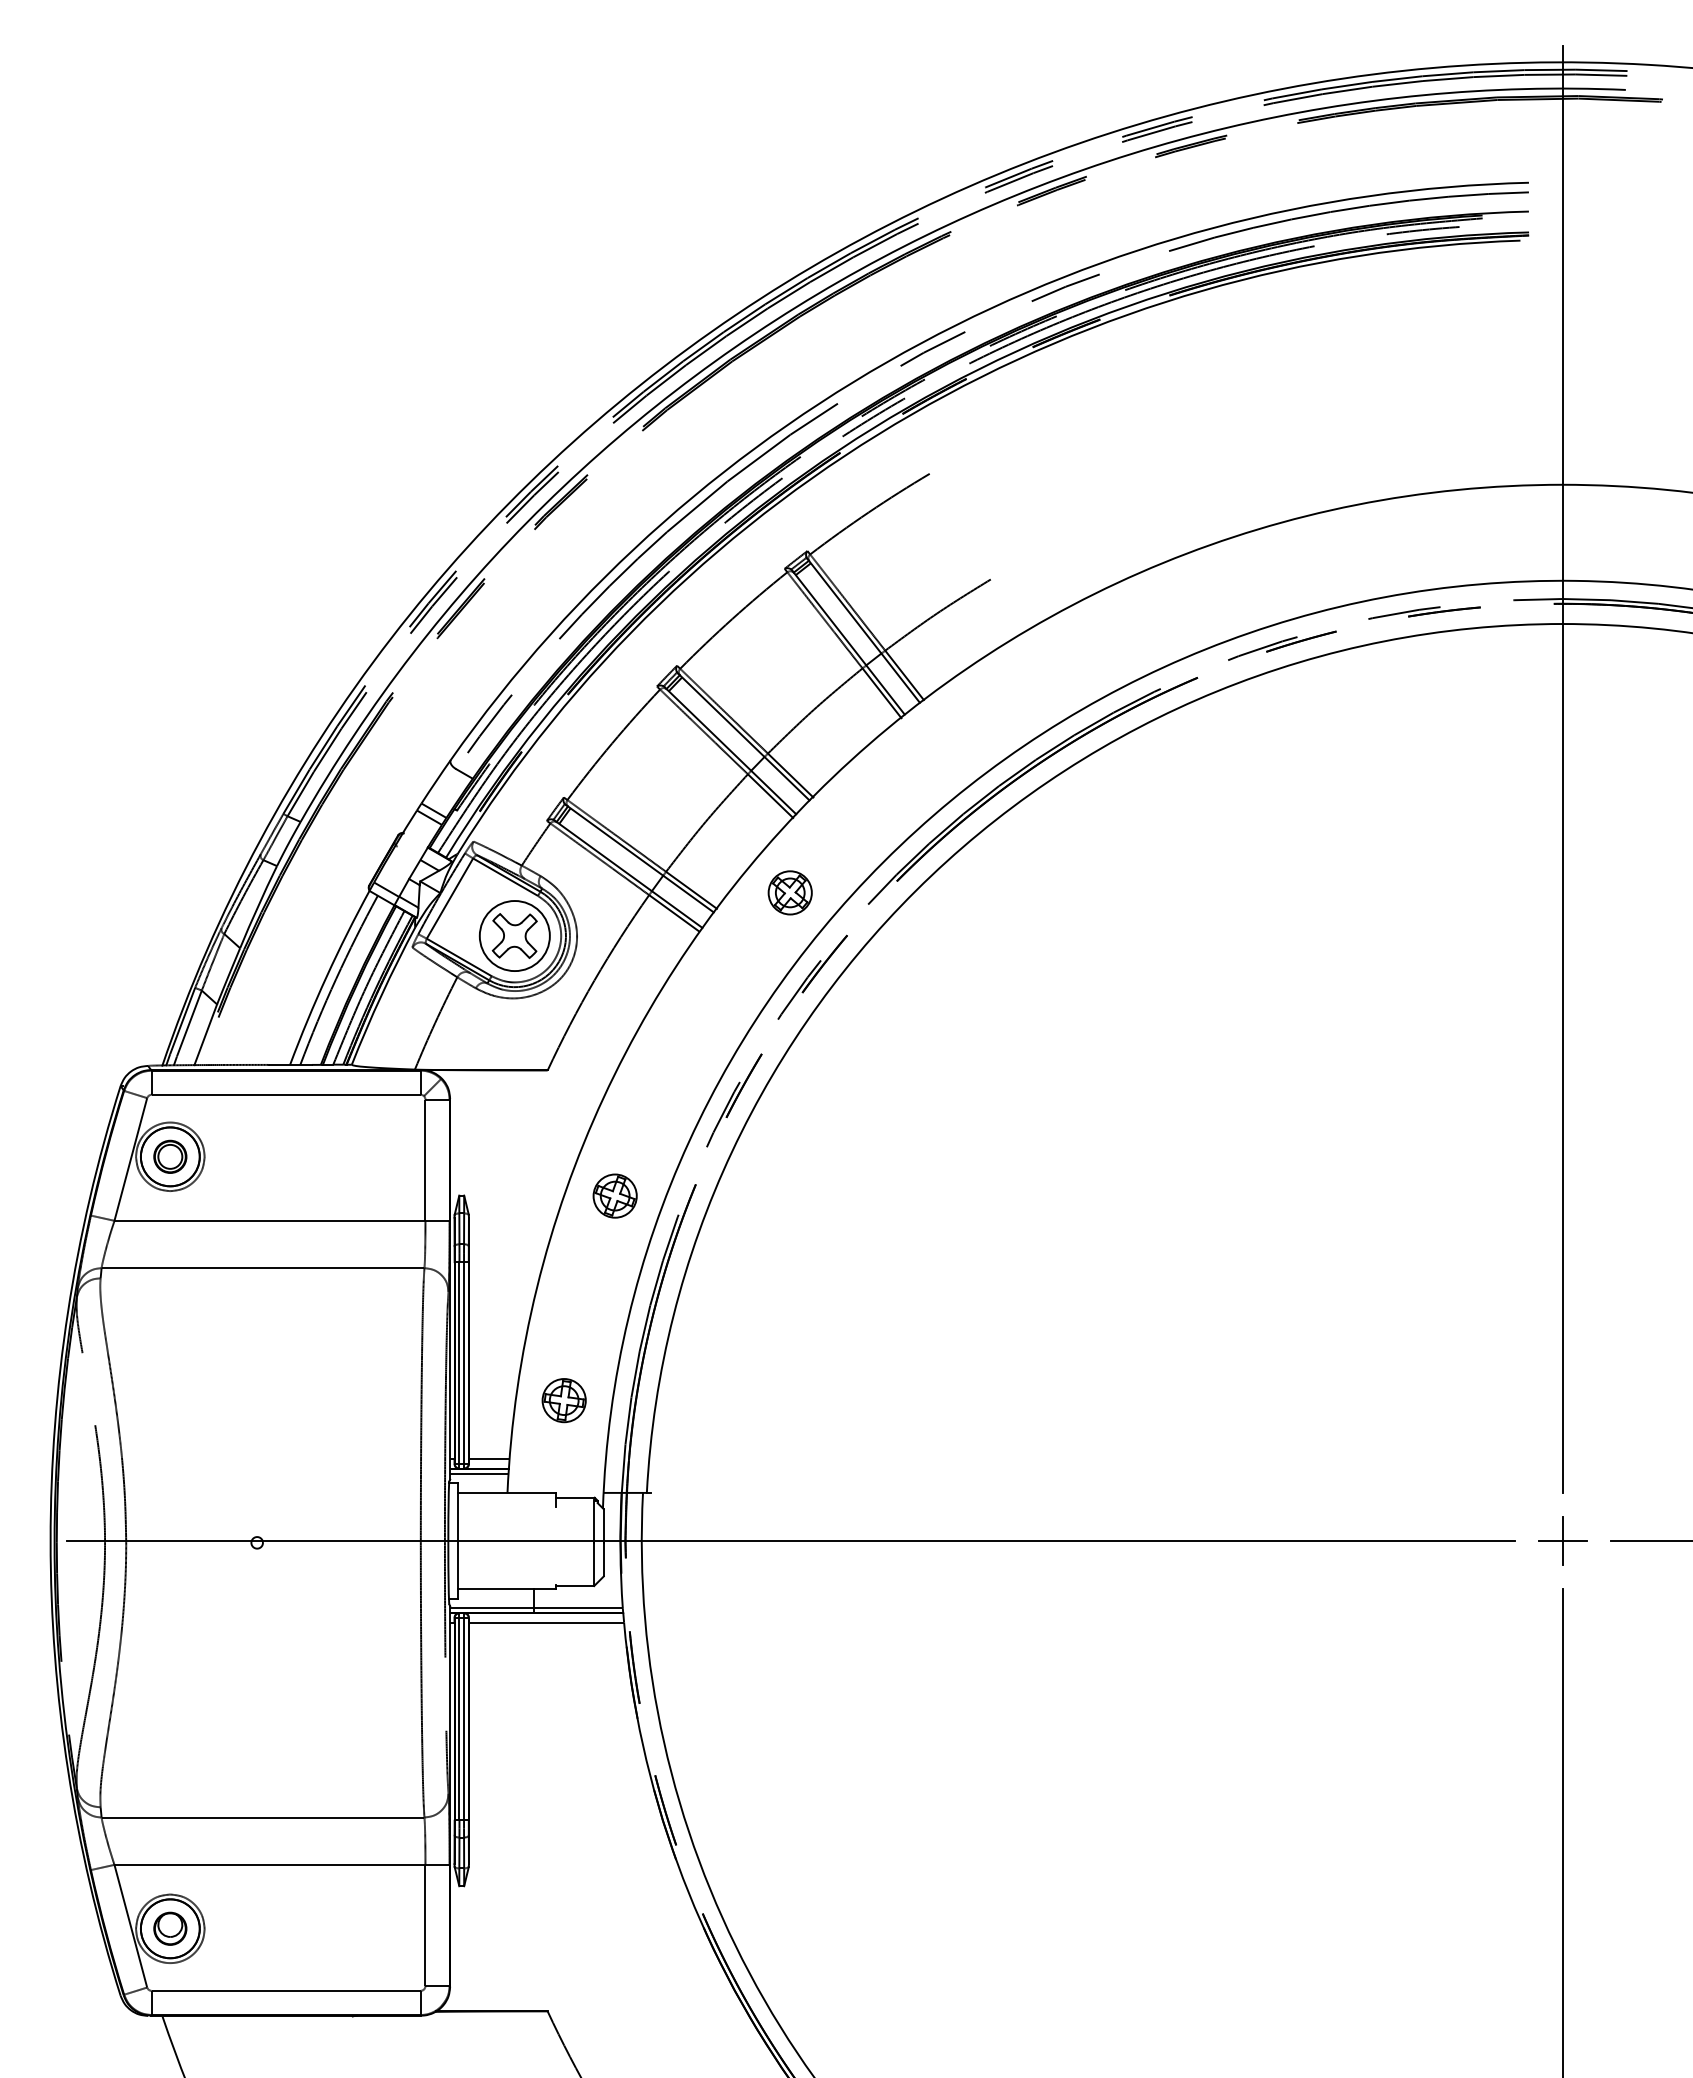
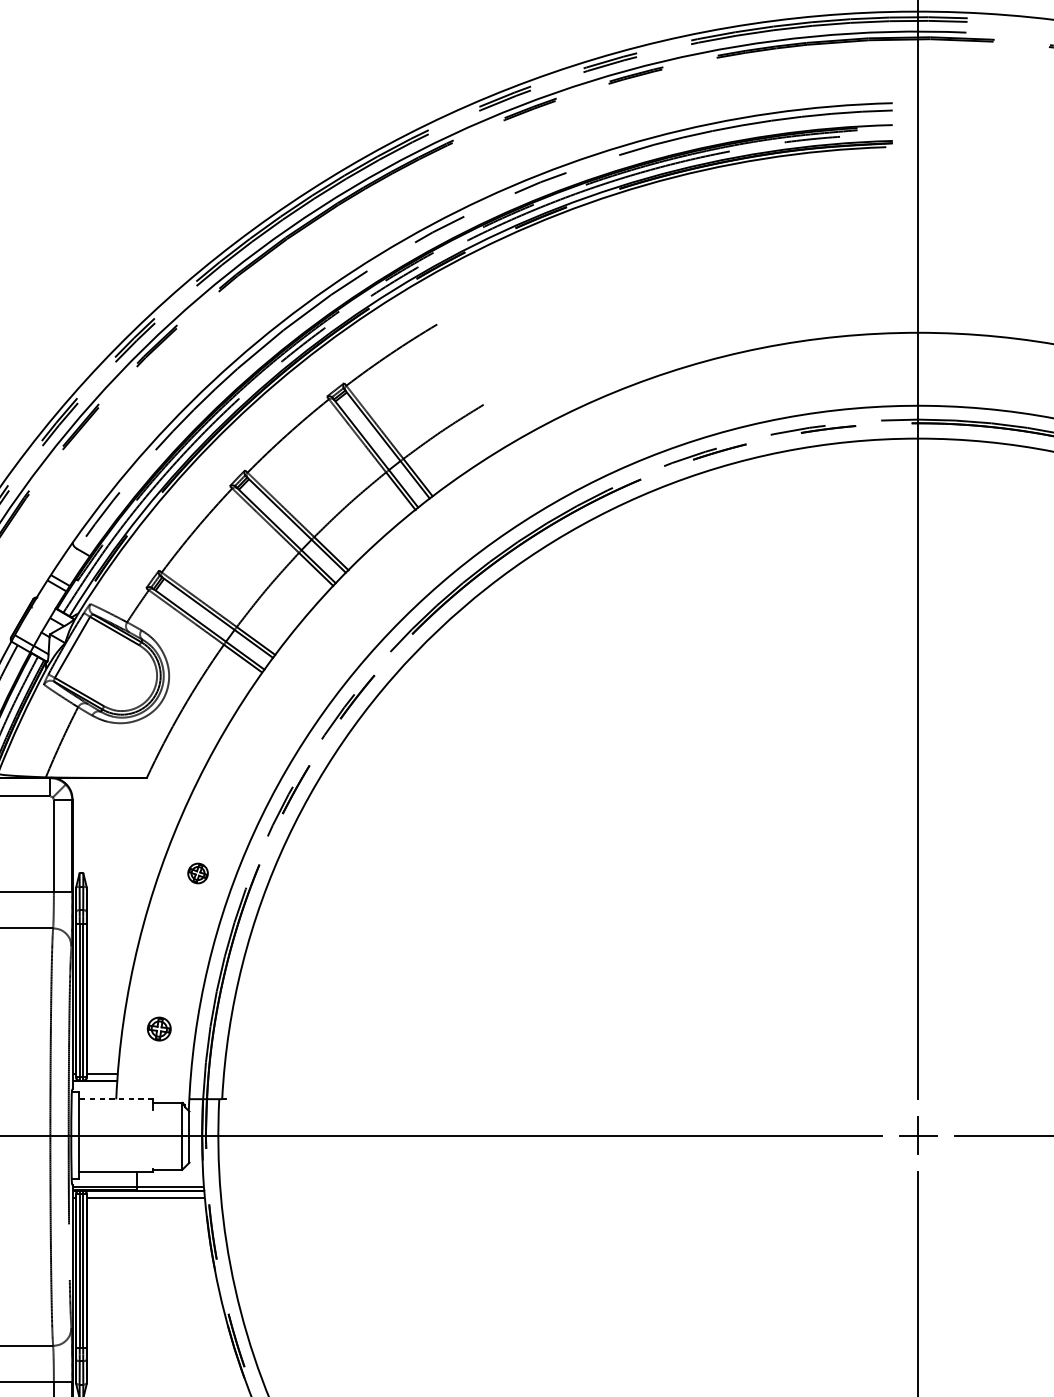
part: (789, 892) -> (330, 642), removed
part: (514, 935) -> (121, 675), removed
part: (614, 1195) -> (197, 873), size x0.6
part: (563, 1400) -> (158, 1028), size x0.7
line: (479, 1473) -> (94, 1084), removed
line: (507, 1492) -> (116, 1098), solid -> dashed

